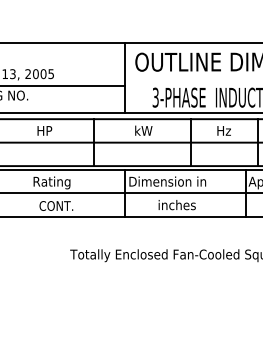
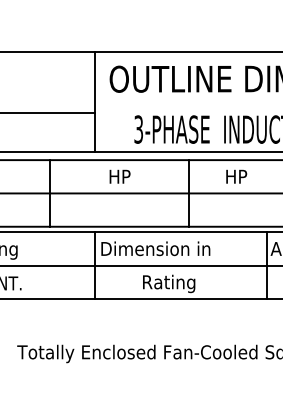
text: (143, 130) -> (121, 176), kW -> HP
text: (228, 130) -> (242, 176), Hz -> HP
text: (176, 206) -> (168, 284), inches -> Rating

